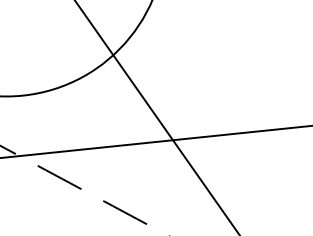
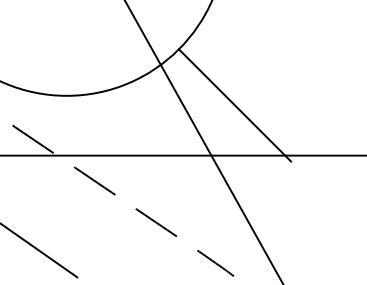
line: (190, 88) -> (234, 105), added

